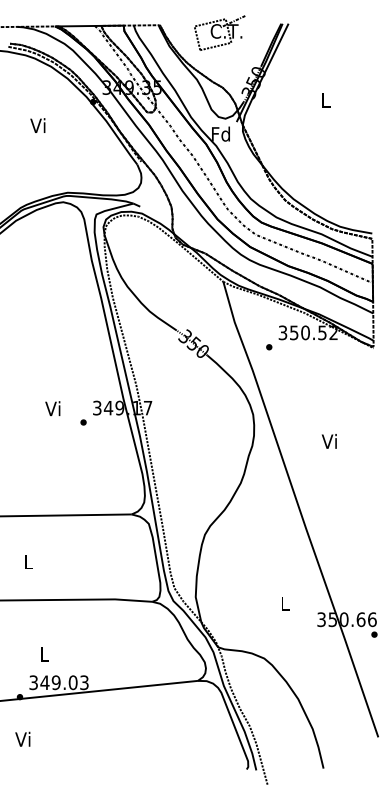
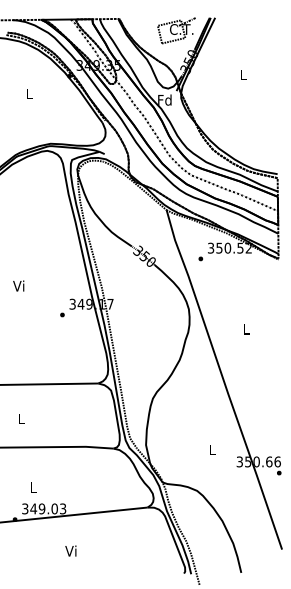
part: (219, 32) -> (176, 30), moved
text: (37, 125) -> (28, 93), Vi -> L
text: (52, 408) -> (18, 285), moved
text: (328, 441) -> (244, 329), Vi -> L
text: (22, 738) -> (70, 550), moved

